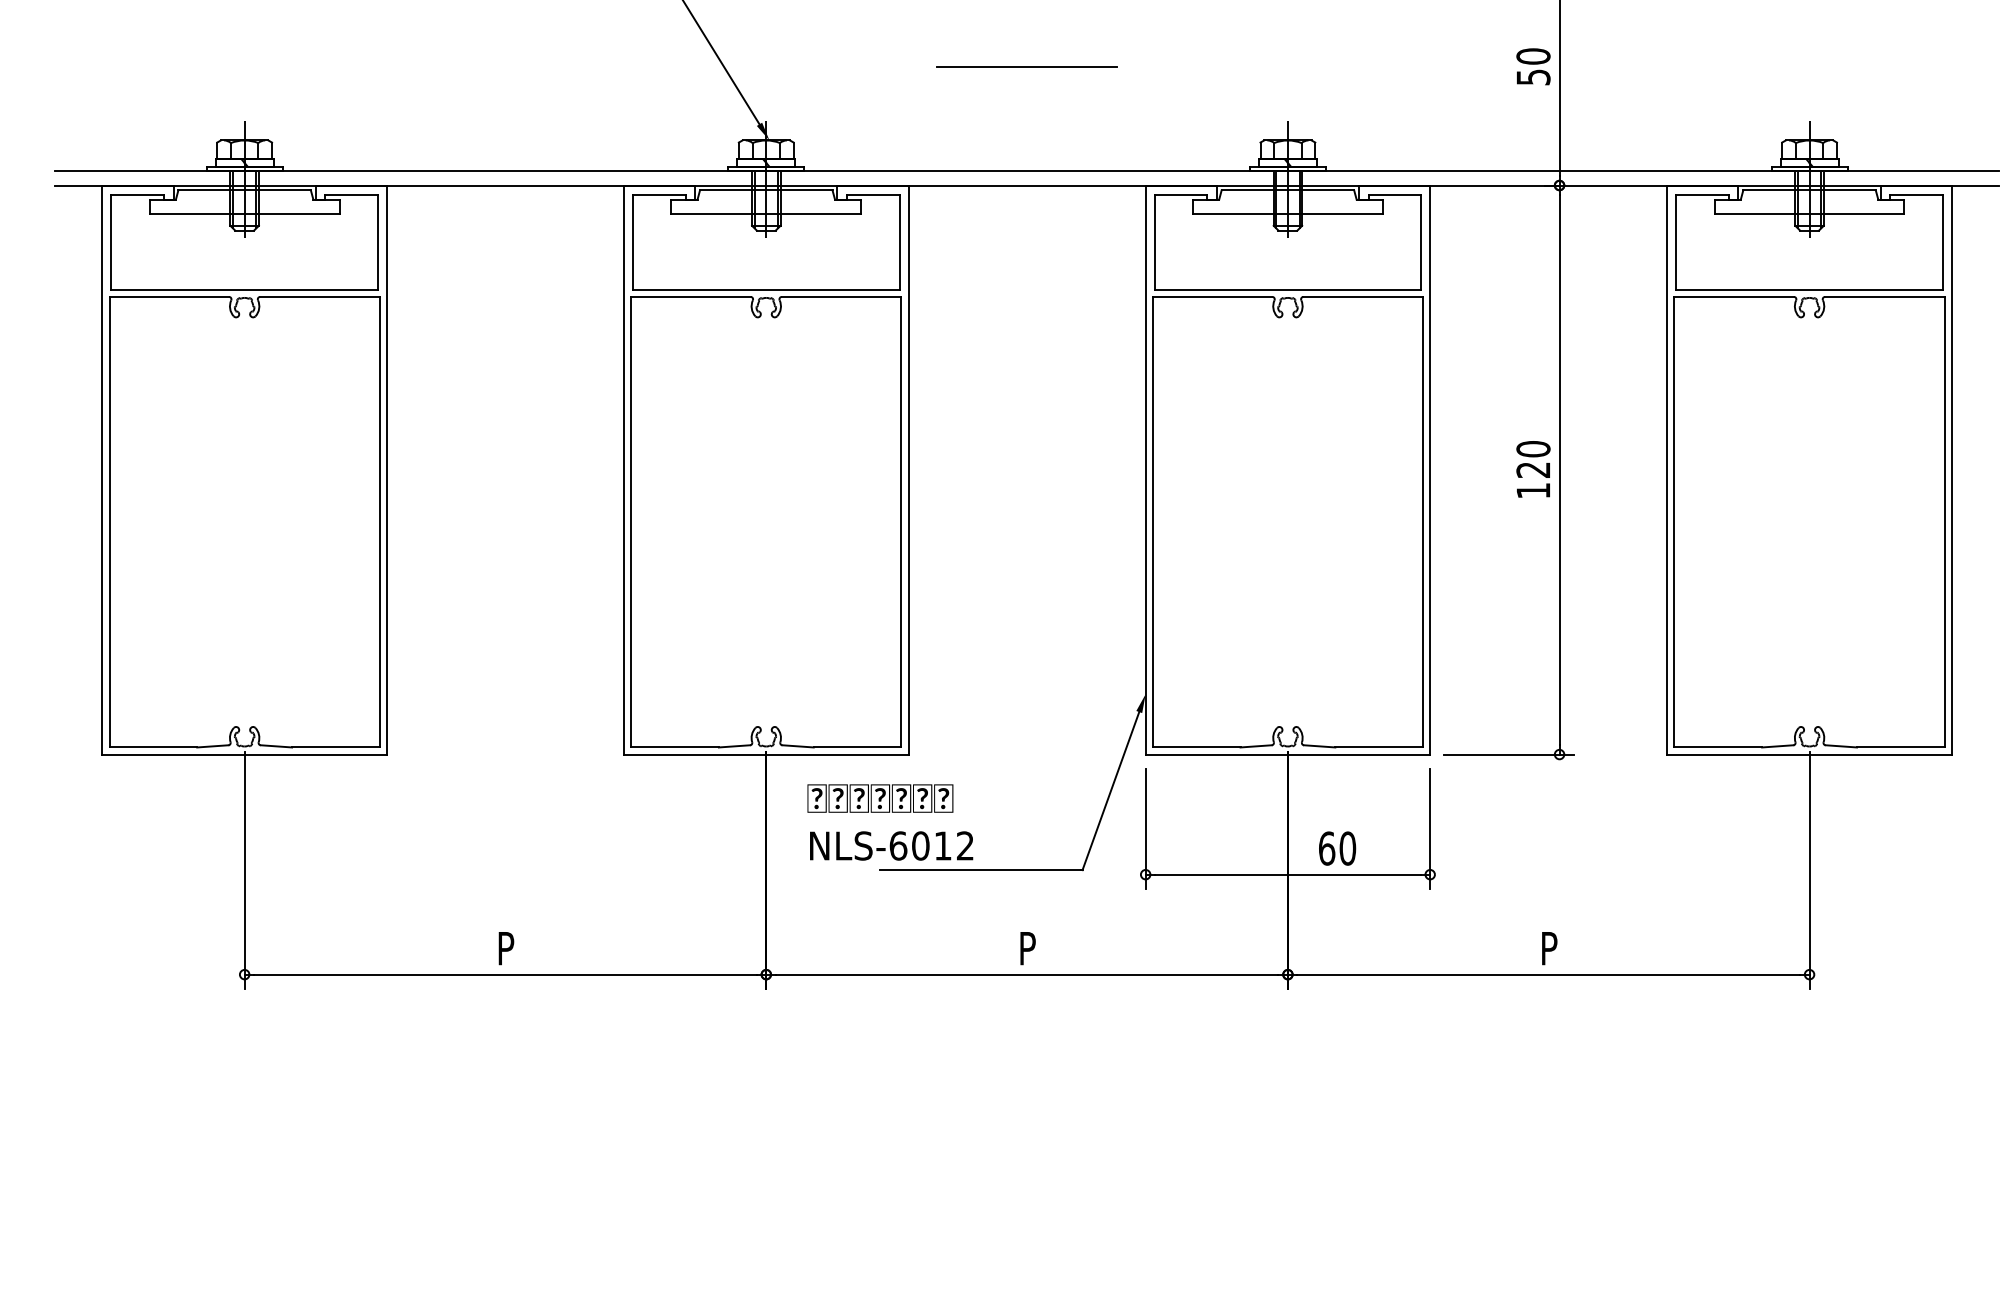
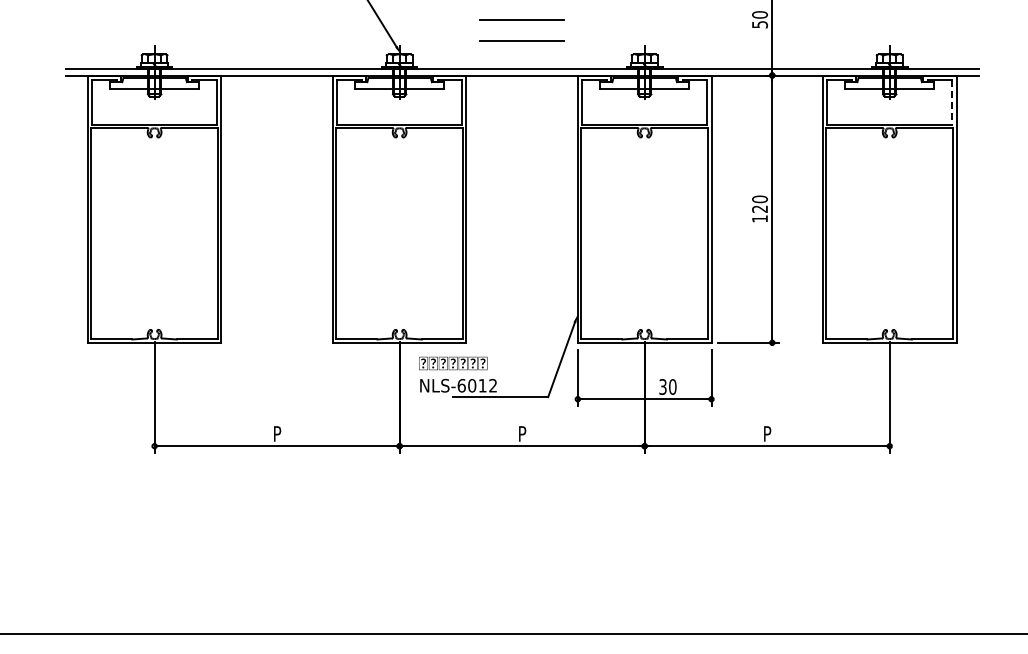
line: (1025, 110) -> (521, 40), added
line: (1943, 242) -> (952, 102), solid -> dashed
text: (1325, 847) -> (662, 386), 60 -> 30

